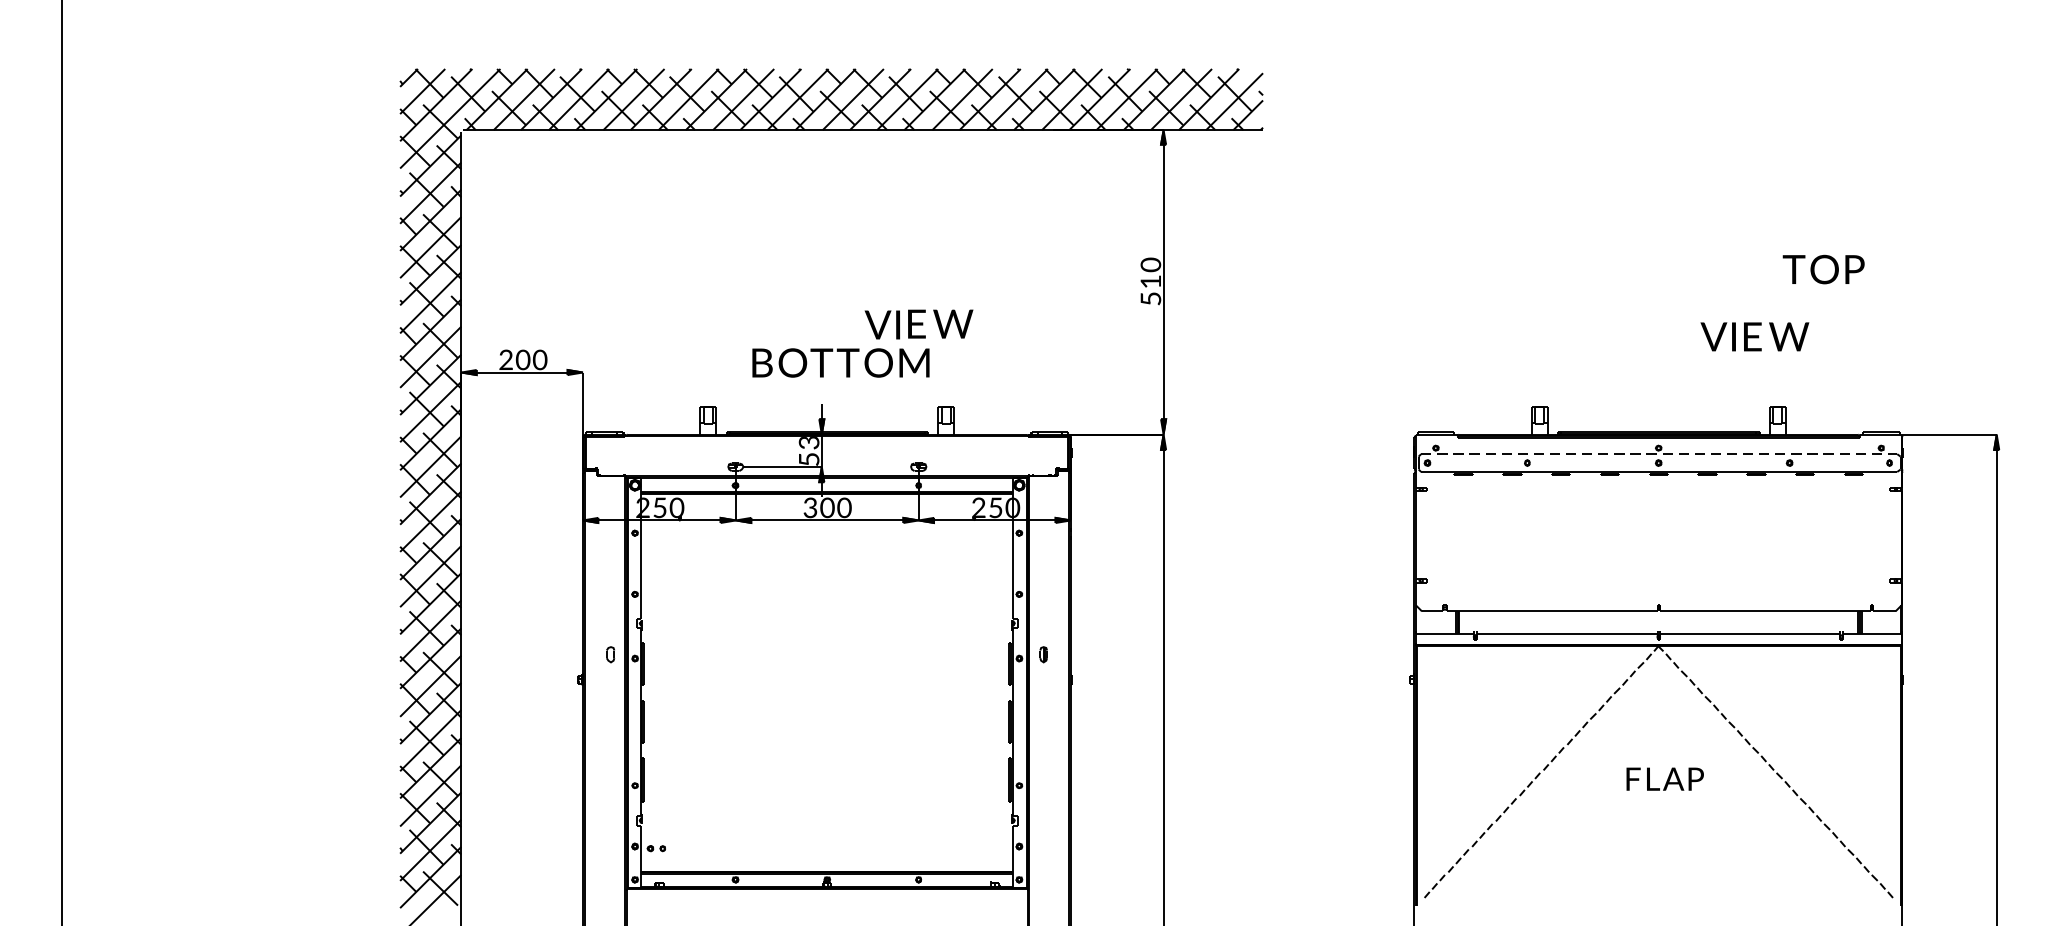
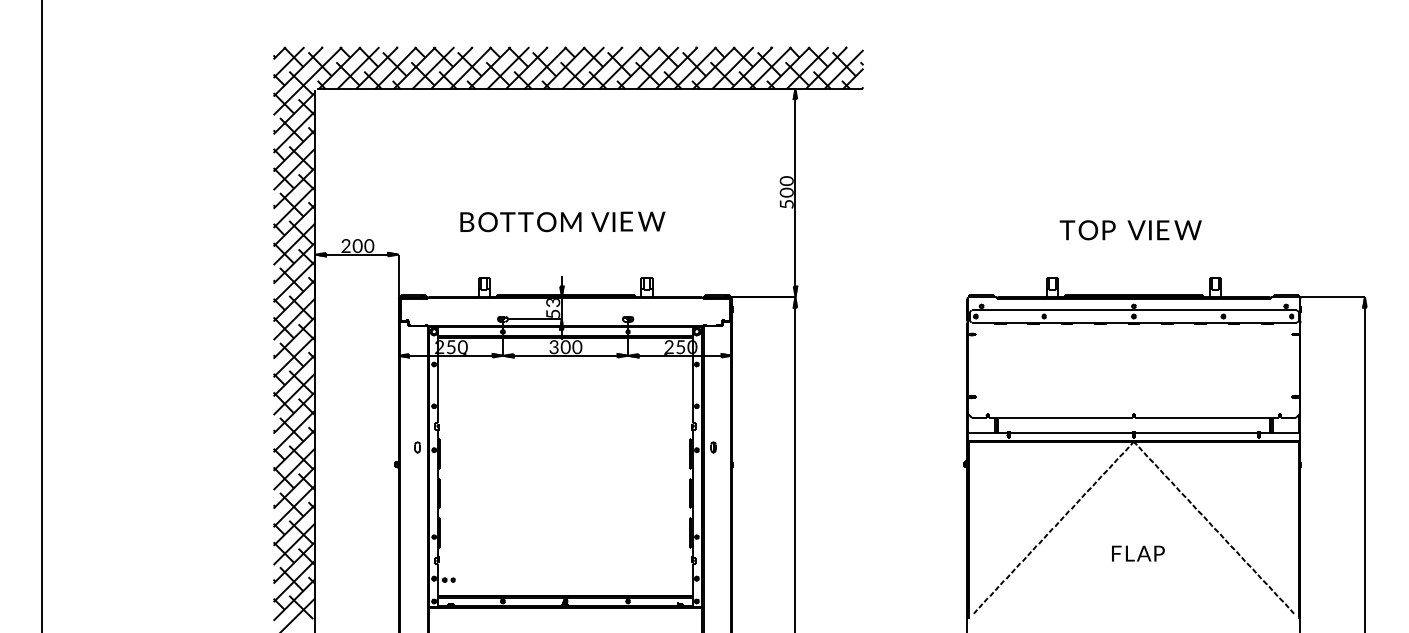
text: (1823, 269) -> (1087, 230), moved
text: (1150, 281) -> (786, 192), 1 -> 0
text: (1754, 337) -> (1164, 230), moved
text: (840, 363) -> (520, 222), moved
line: (1659, 454) -> (1134, 310), dashed -> solid
text: (1665, 778) -> (1138, 553), moved

